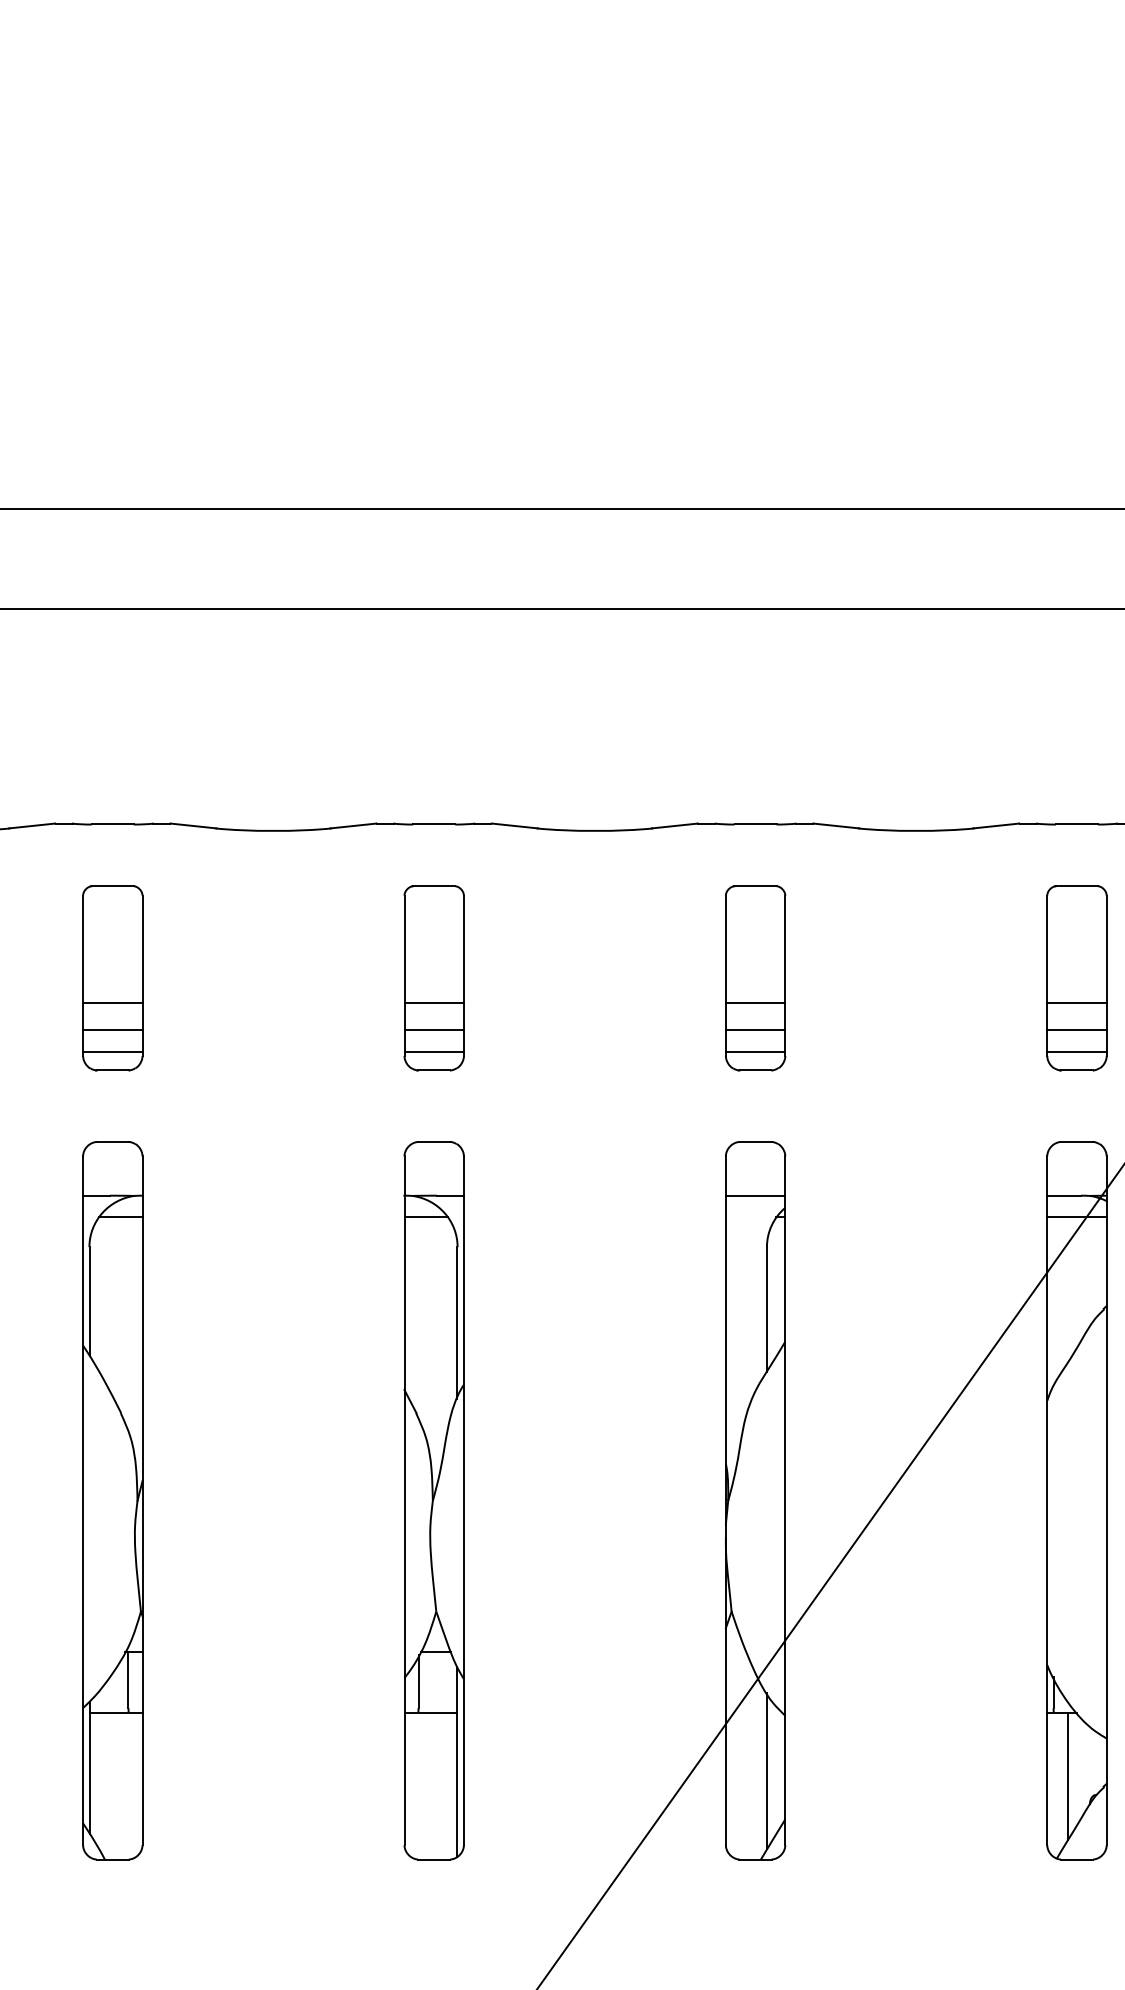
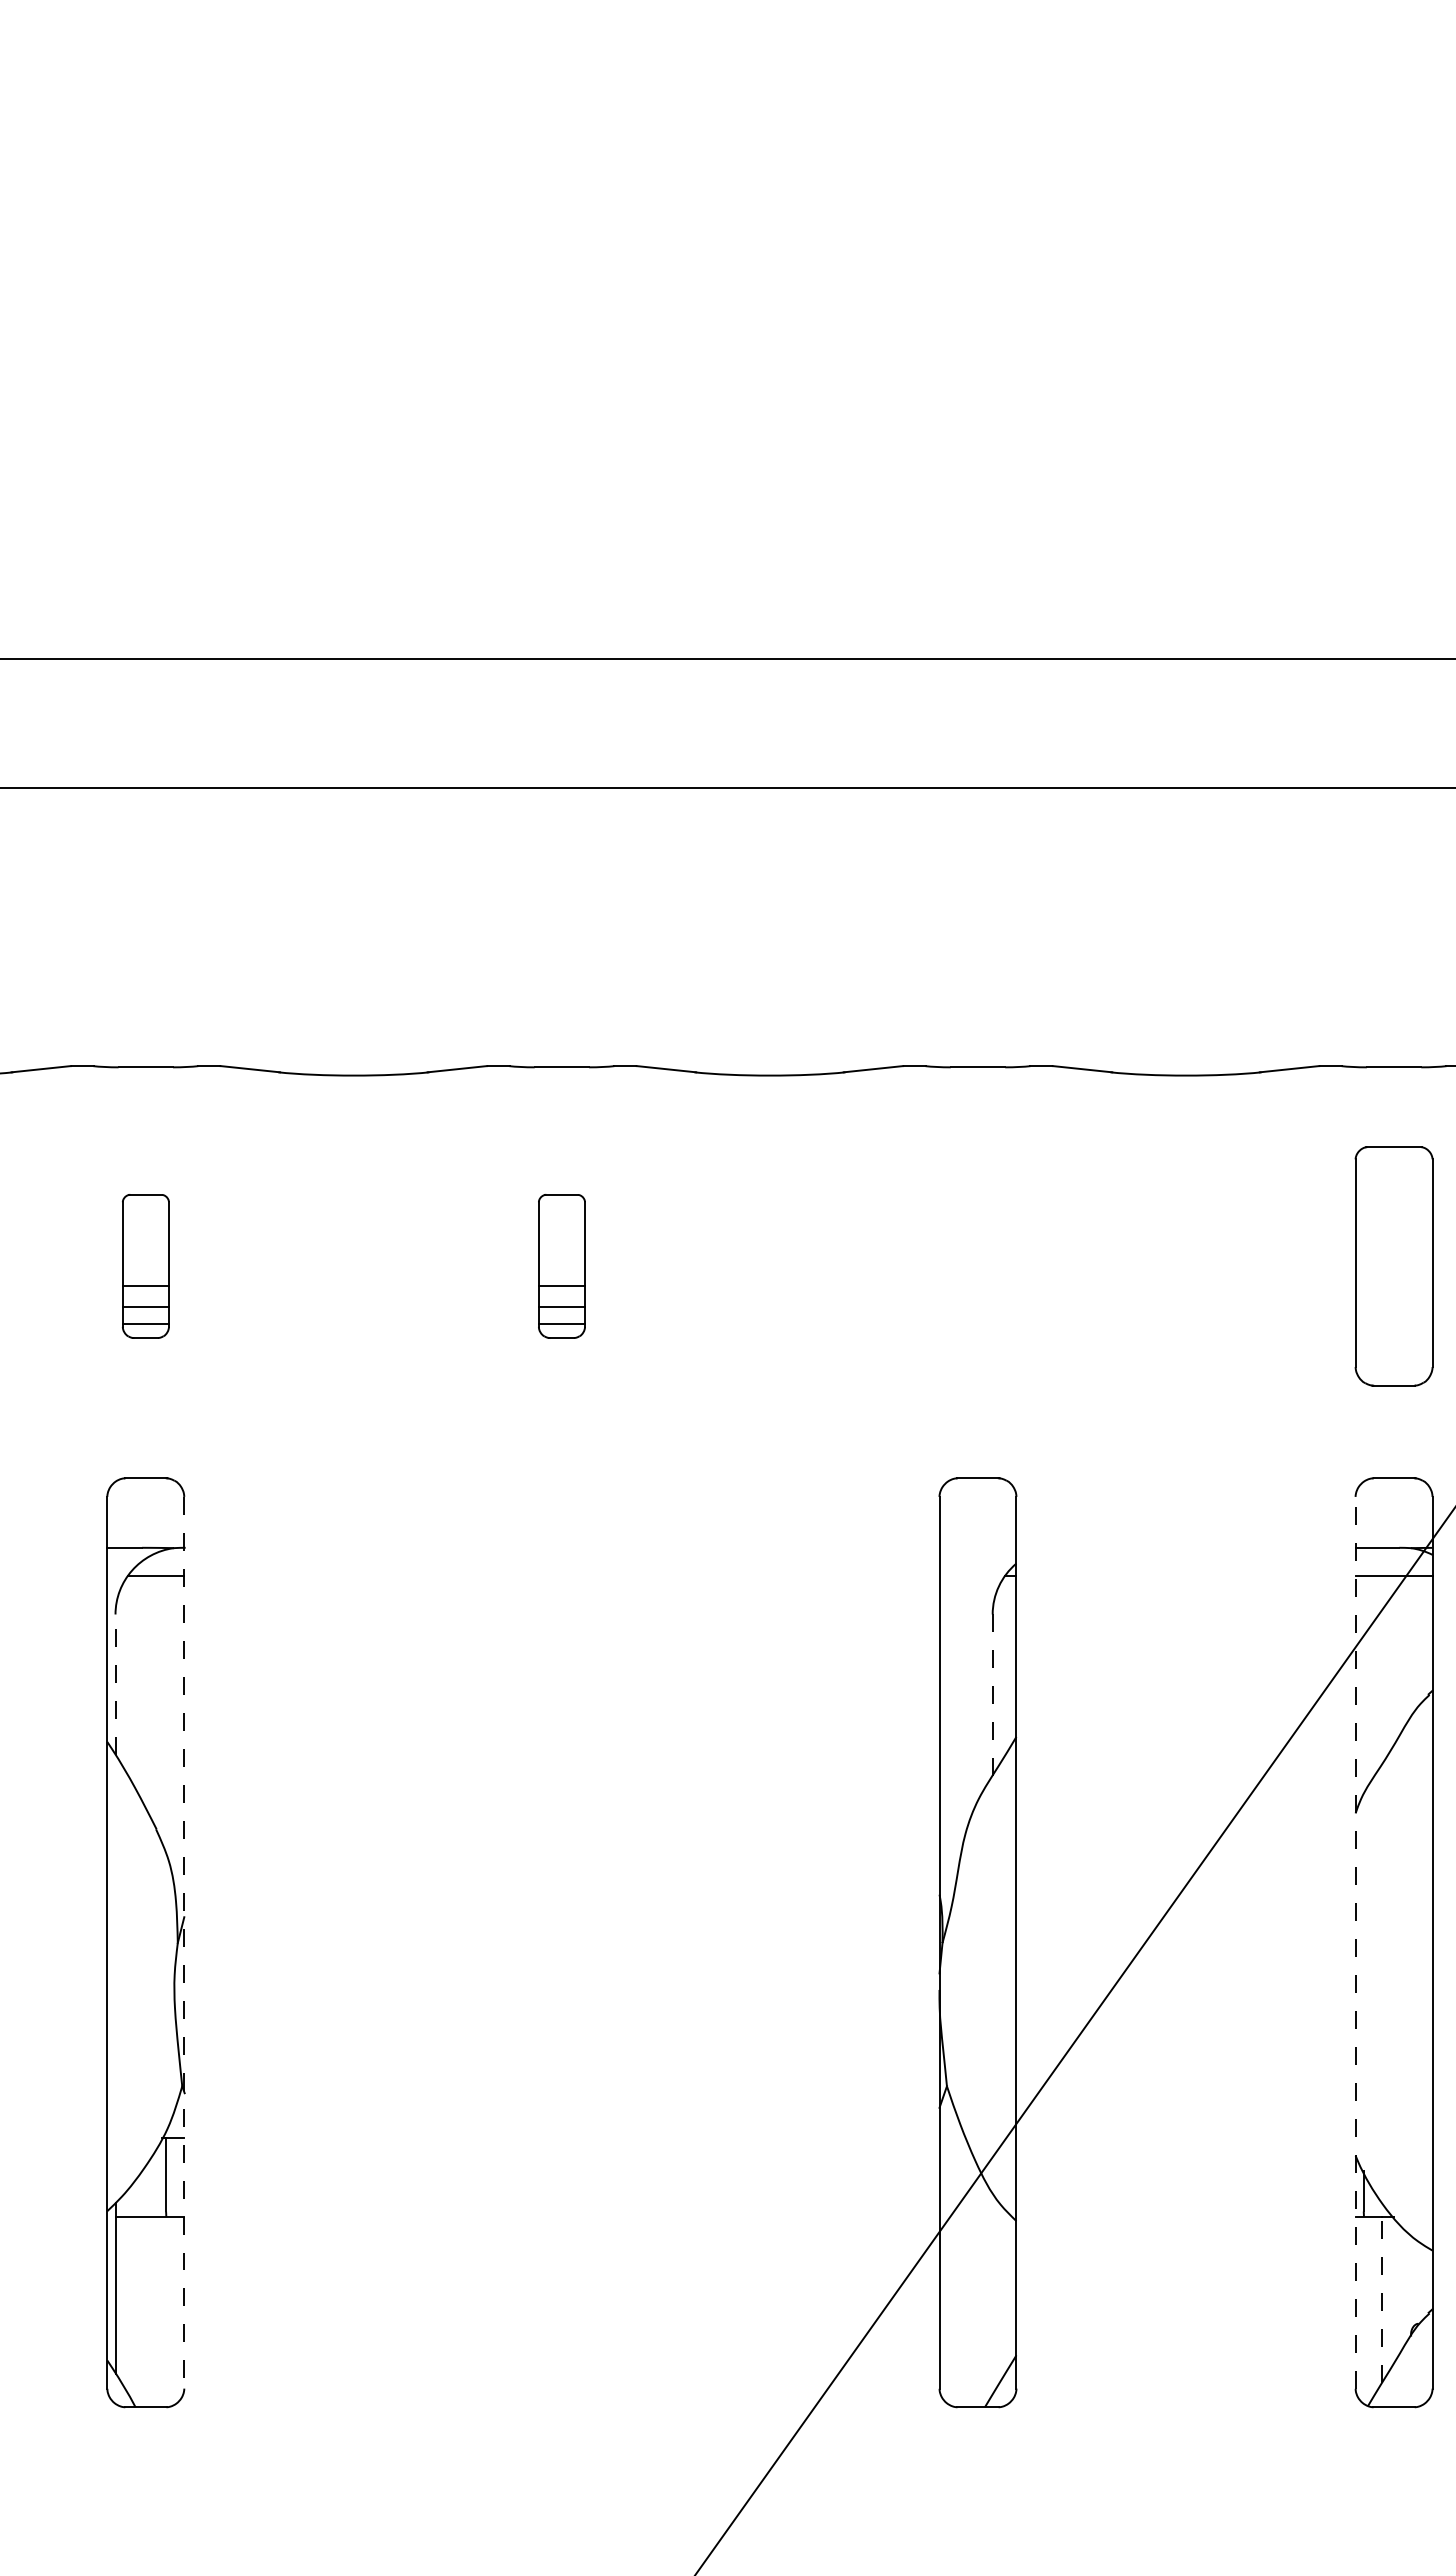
part: (112, 978) -> (145, 1266), size x0.6
part: (433, 978) -> (561, 1266), size x0.6
part: (755, 978) -> (977, 1266), removed
line: (1076, 1003) -> (1393, 1298), removed
line: (1076, 1030) -> (1393, 1333), removed
line: (1076, 1052) -> (1393, 1362), removed
line: (755, 1195) -> (977, 1547), removed
line: (89, 1301) -> (115, 1684), solid -> dashed
line: (766, 1309) -> (992, 1695), solid -> dashed
line: (142, 1500) -> (184, 1942), solid -> dashed
part: (433, 1500) -> (561, 1942), removed
line: (1047, 1500) -> (1355, 1942), solid -> dashed
line: (766, 1770) -> (992, 2292), removed
line: (1068, 1776) -> (1382, 2299), solid -> dashed

